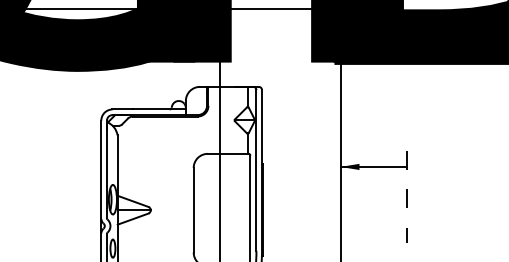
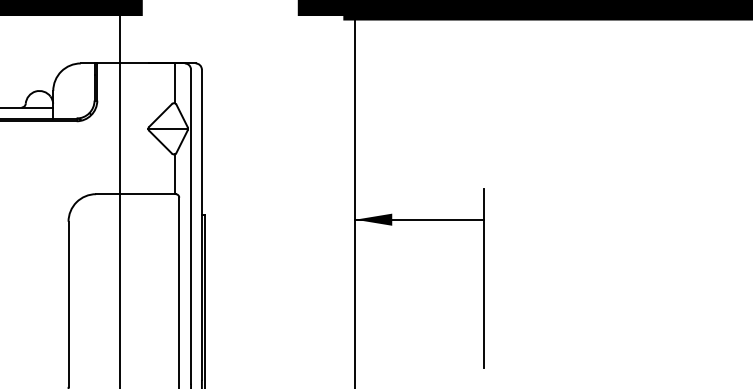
line: (406, 196) -> (484, 277), dashed -> solid

